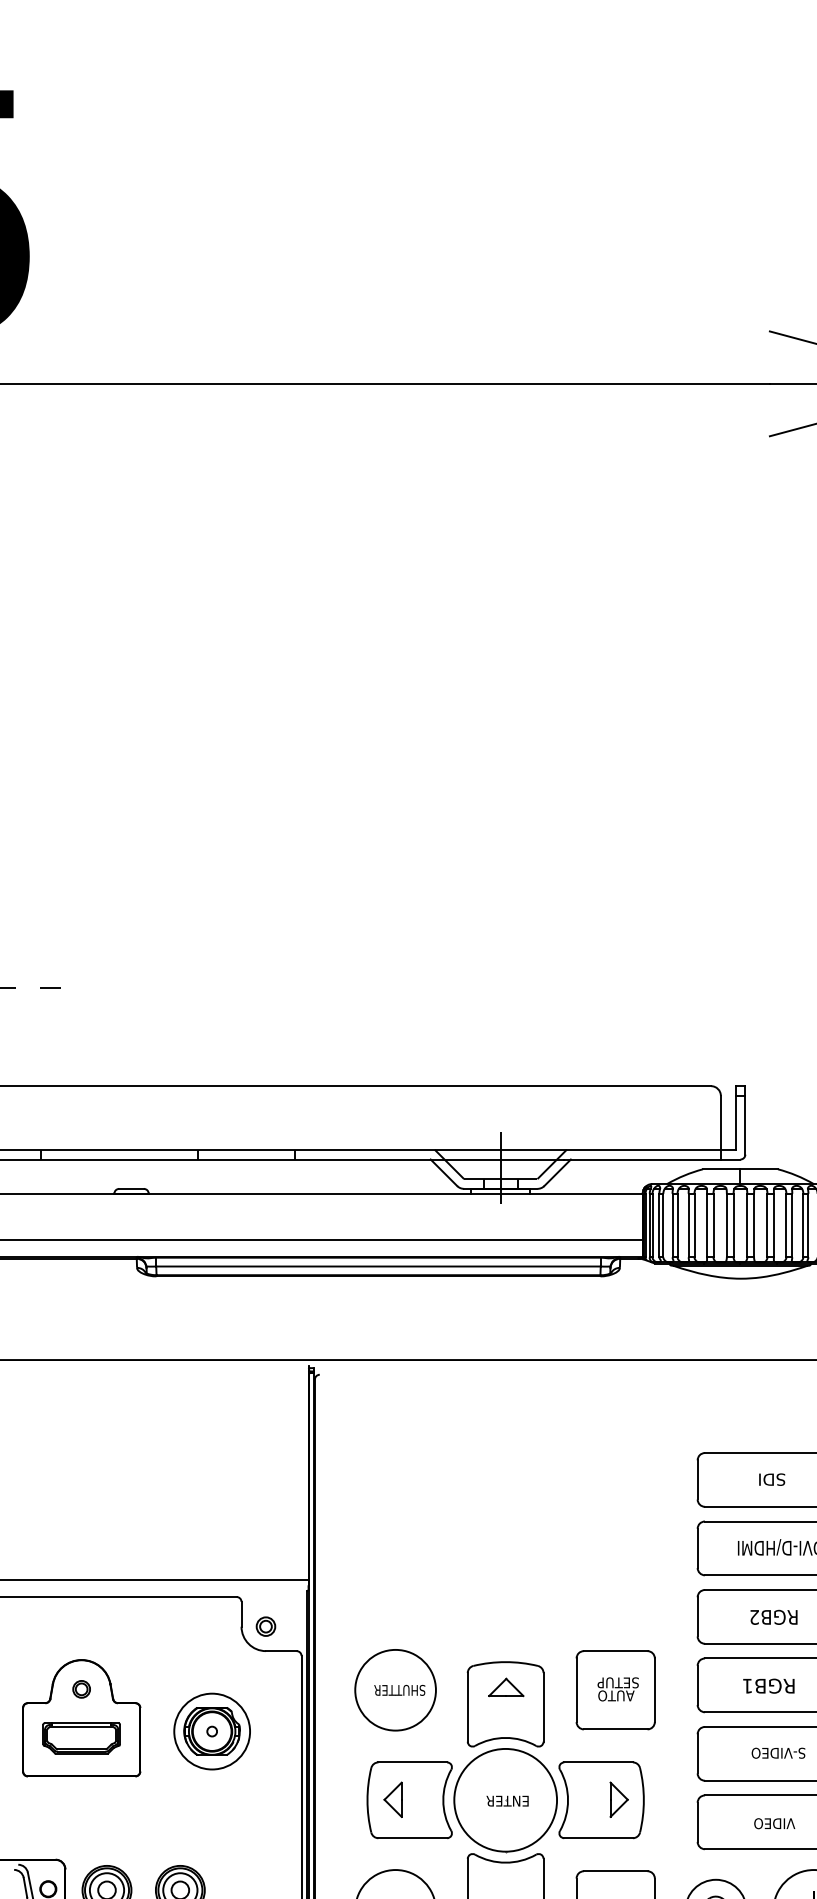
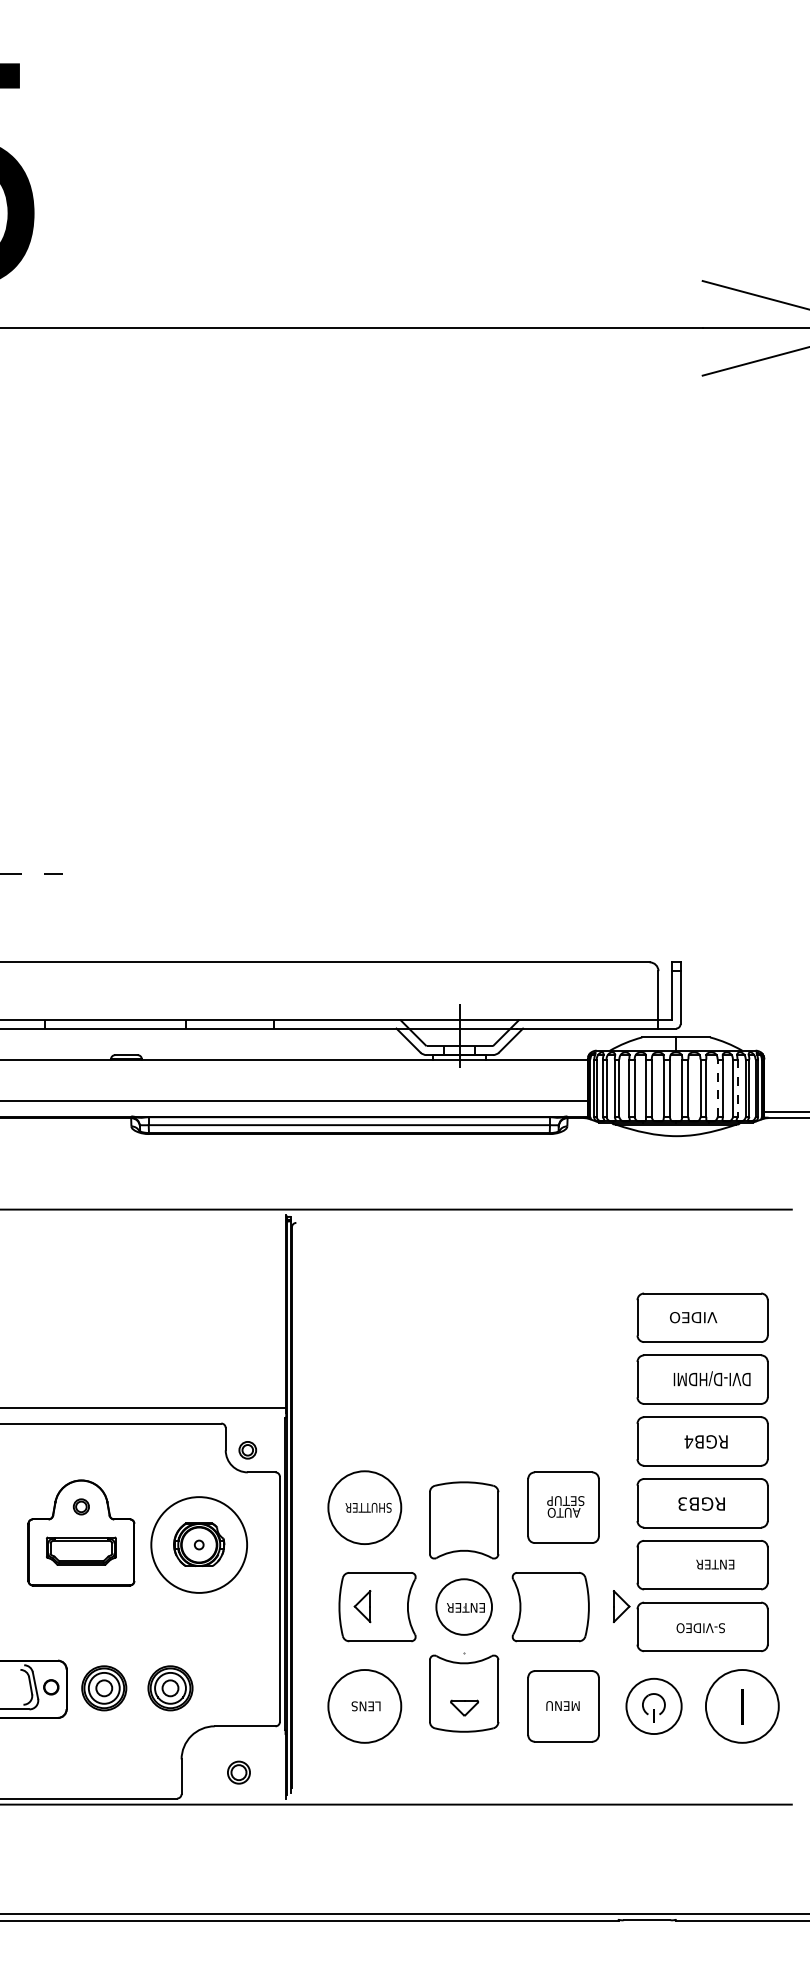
line: (786, 1225) -> (717, 1088), solid -> dashed
line: (808, 1225) -> (737, 1088), solid -> dashed
text: (759, 1479) -> (693, 1317), SDI -> VIDEO
text: (754, 1616) -> (688, 1441), RGB2 -> RGB4
text: (747, 1685) -> (682, 1503), RGB1 -> RGB3
part: (506, 1686) -> (464, 1504), removed
circle: (212, 1731) -> (199, 1544), size x1.4
text: (778, 1753) -> (710, 1564), S-VIDEO -> ENTER
circle: (504, 1799) -> (463, 1606), size x0.6
part: (619, 1799) -> (621, 1606), moved
text: (767, 1824) -> (700, 1628), VIDEO -> S-VIDEO

